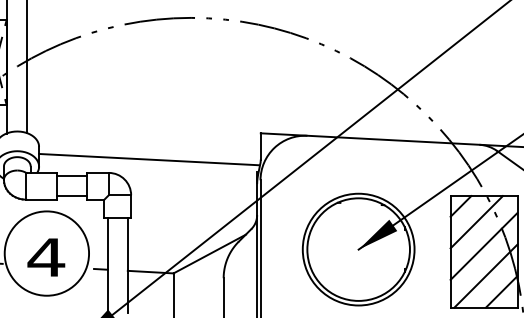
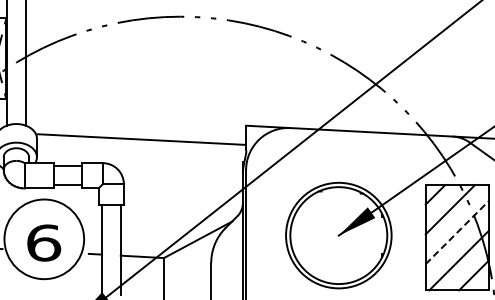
line: (148, 159) -> (141, 139), moved
line: (484, 246) -> (457, 232), solid -> dashed
text: (46, 256) -> (43, 242), 4 -> 6

